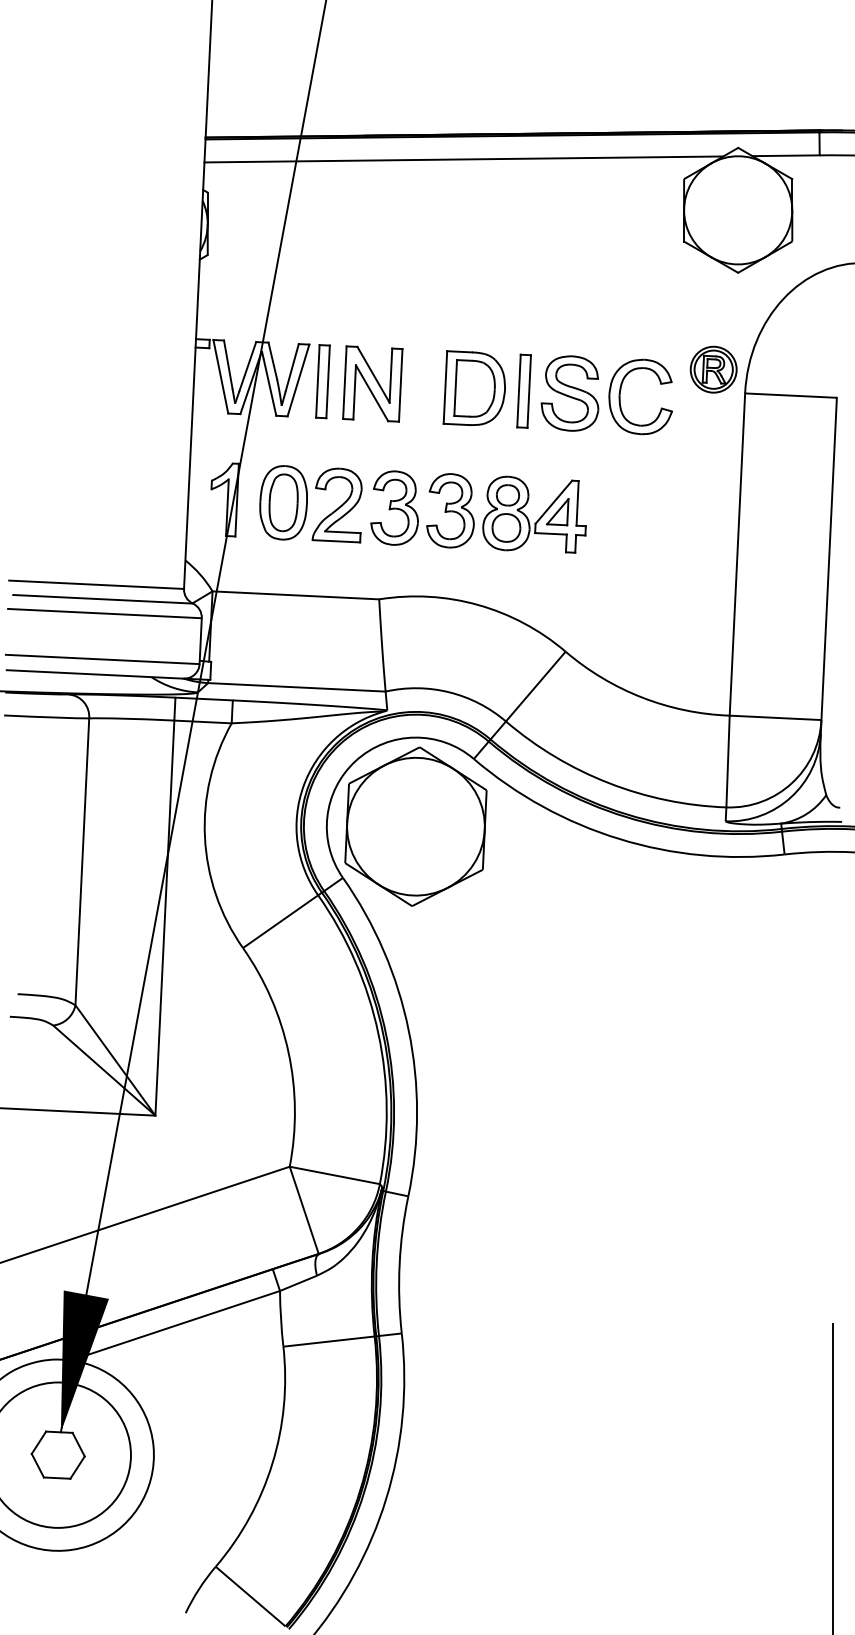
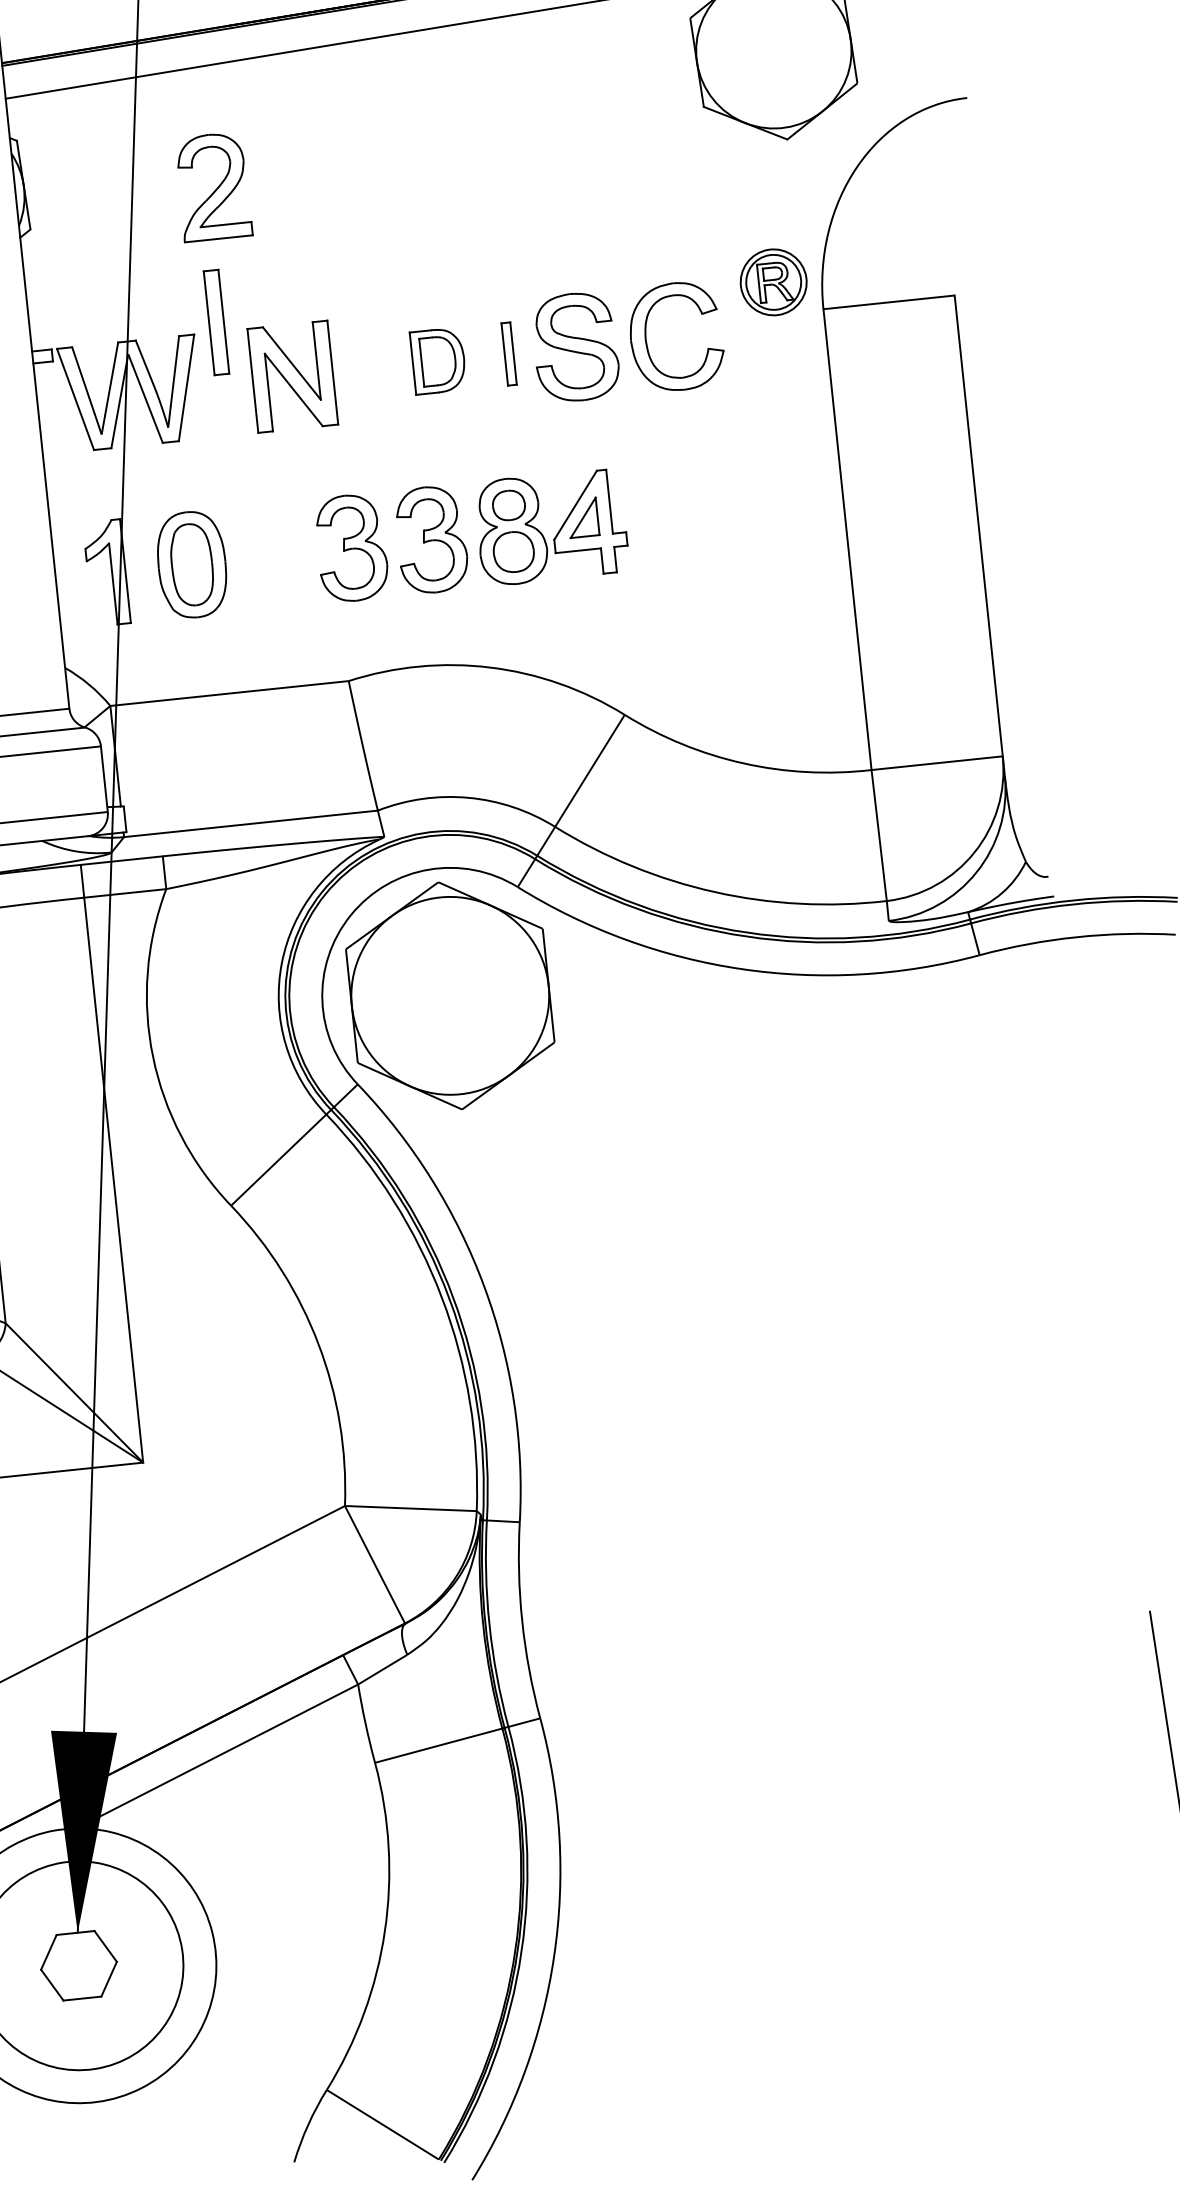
part: (322, 381) -> (215, 322), moved
part: (473, 387) -> (436, 359), size x0.6
part: (523, 390) -> (508, 353), size x0.6
part: (336, 505) -> (211, 187), moved

